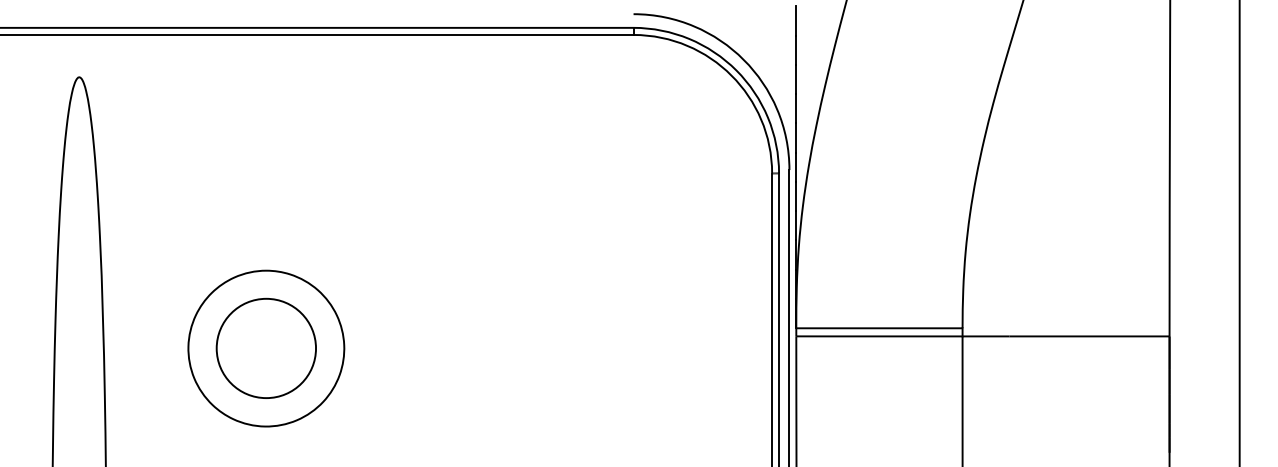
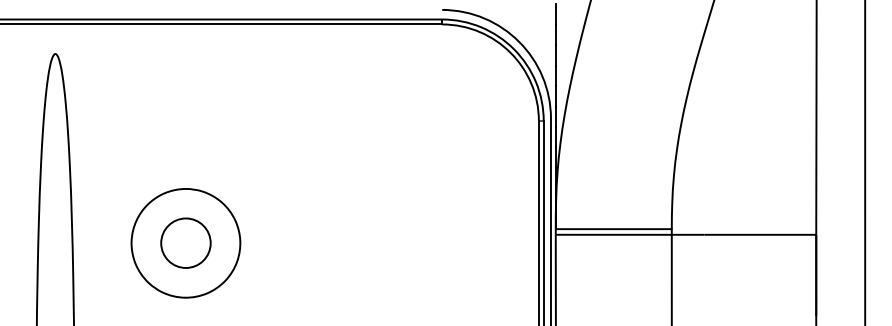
circle: (265, 347) -> (185, 242), size x0.71

